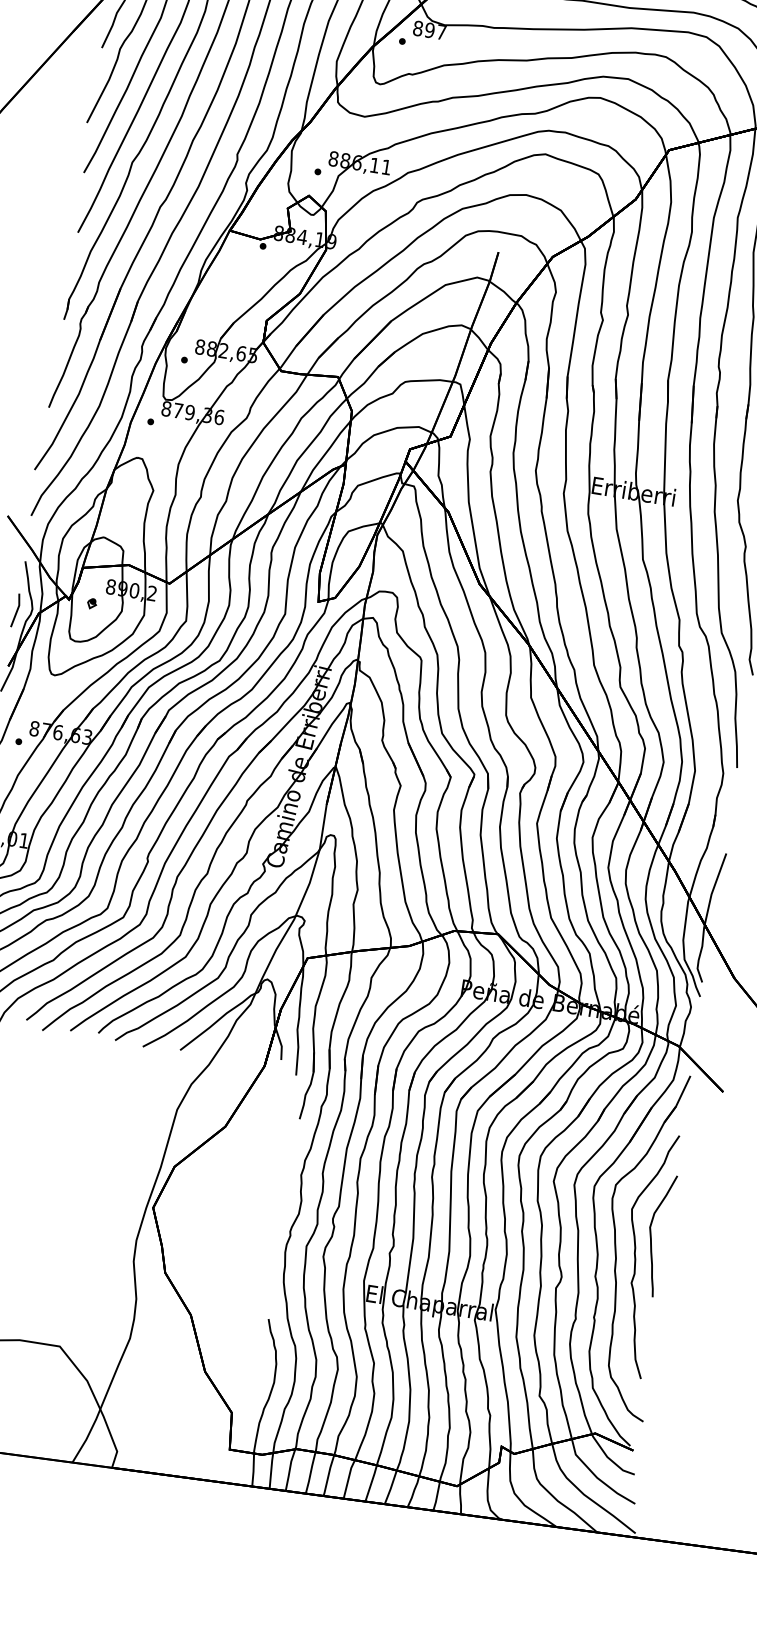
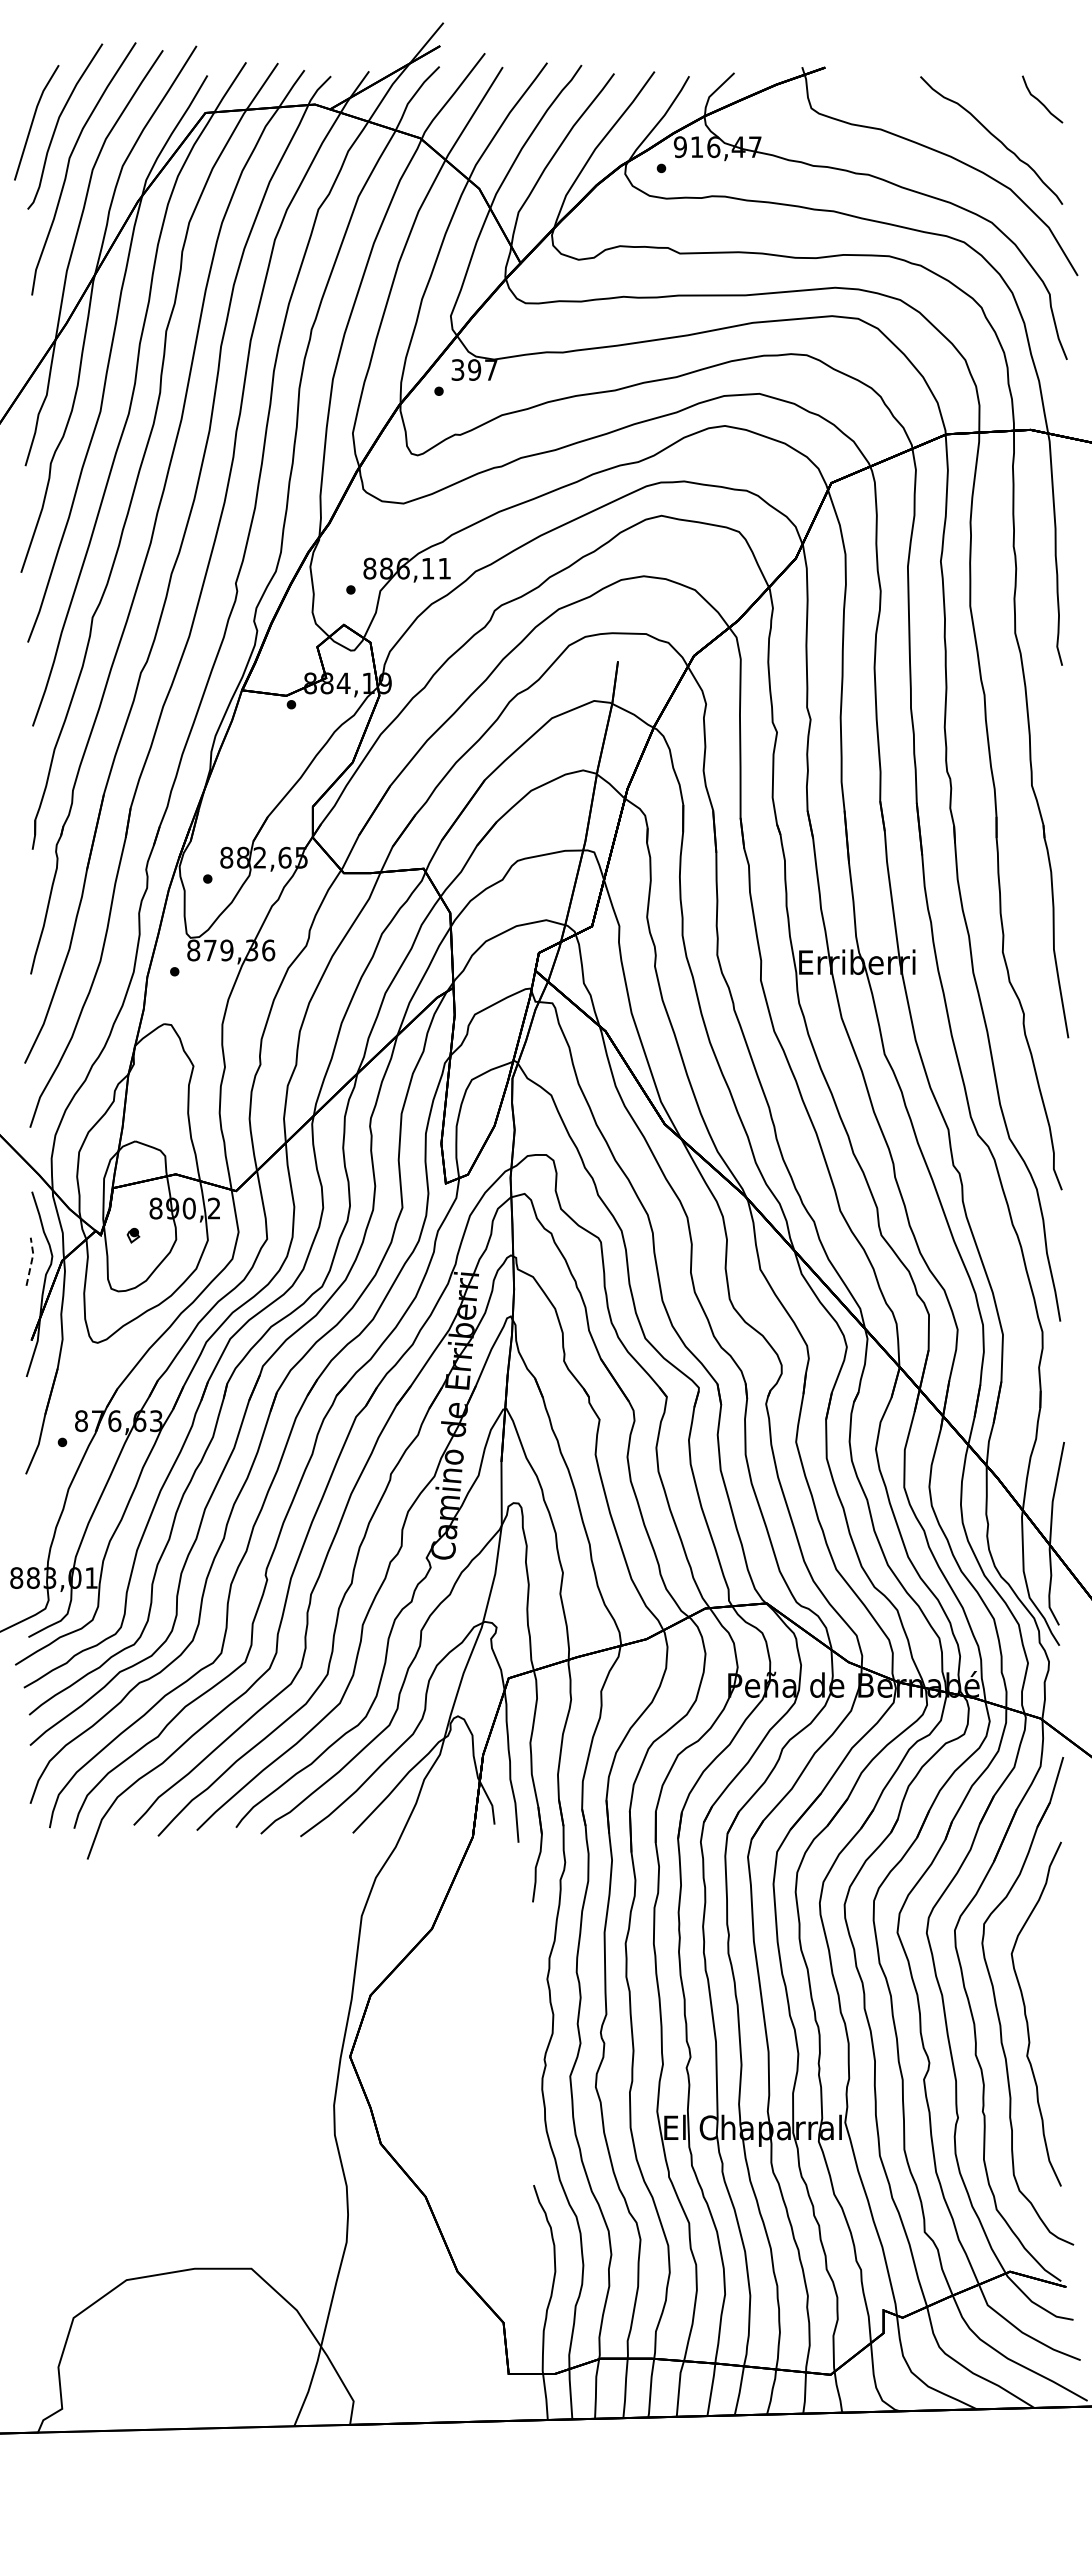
text: (417, 28) -> (457, 369), 897 -> 397
line: (17, 609) -> (31, 1260), solid -> dashed
curve: (651, 1235) -> (1044, 1986), removed

